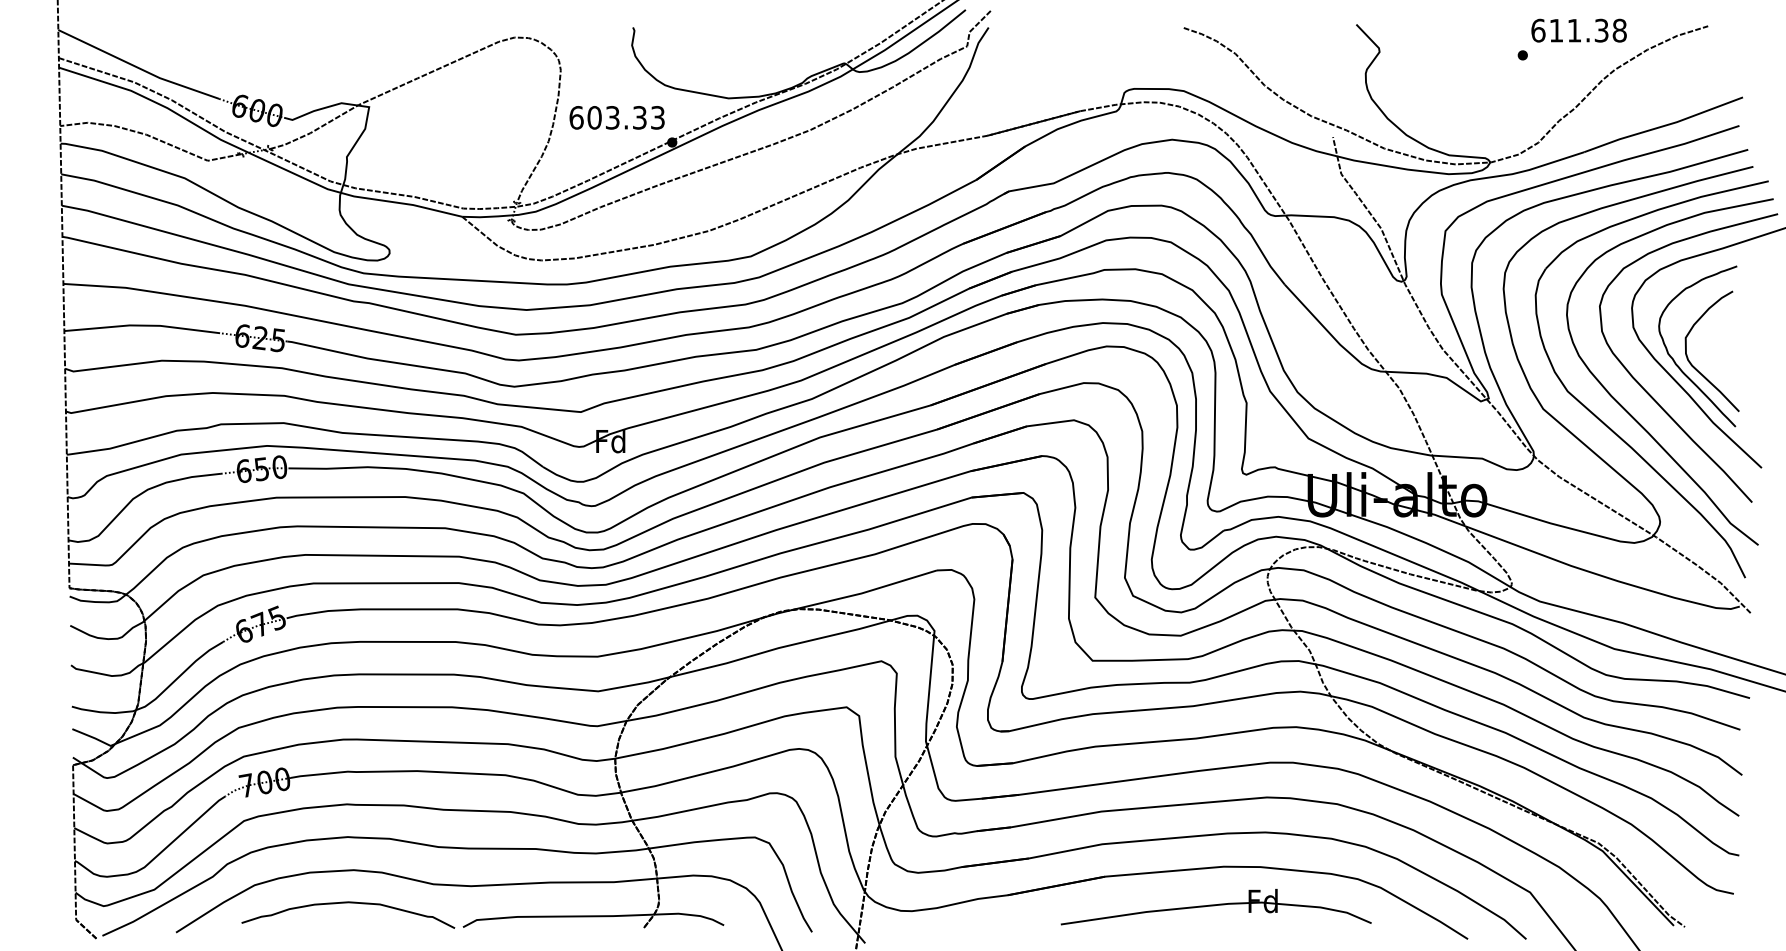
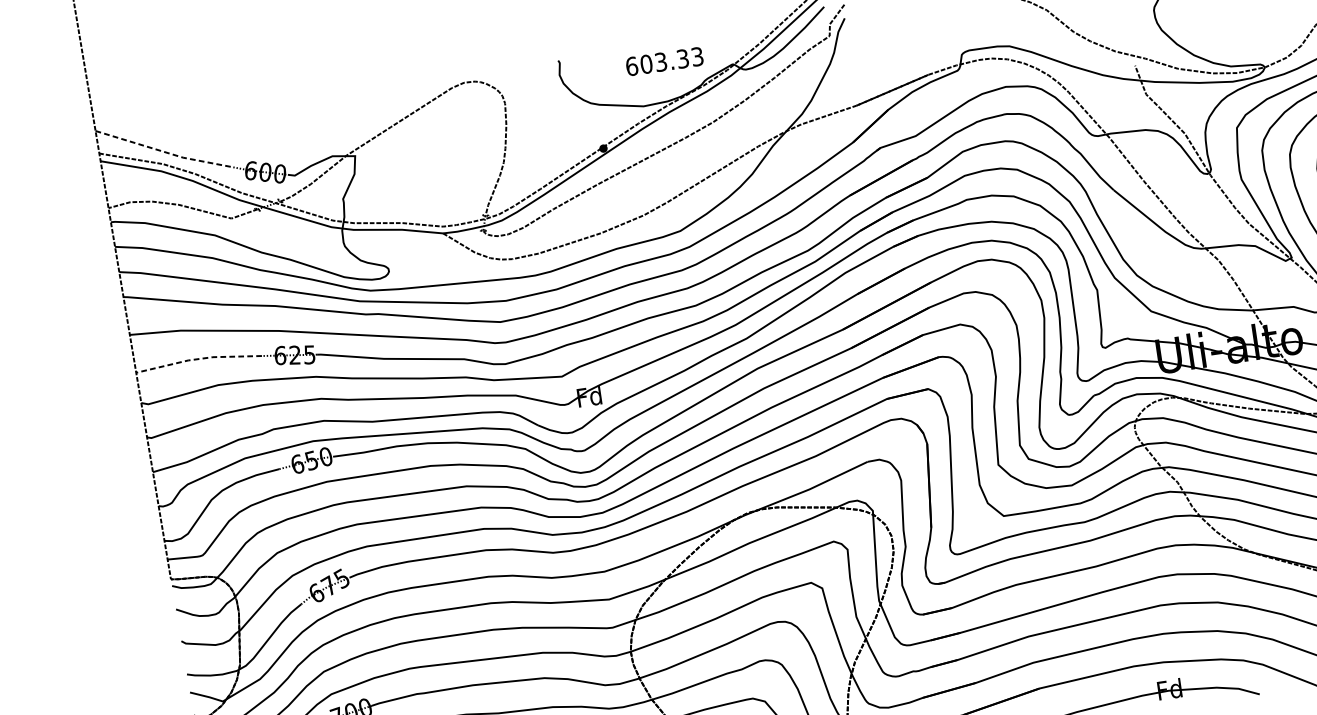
line: (138, 67) -> (164, 151), solid -> dashed
text: (616, 117) -> (664, 61), moved
line: (142, 325) -> (198, 359), solid -> dashed

